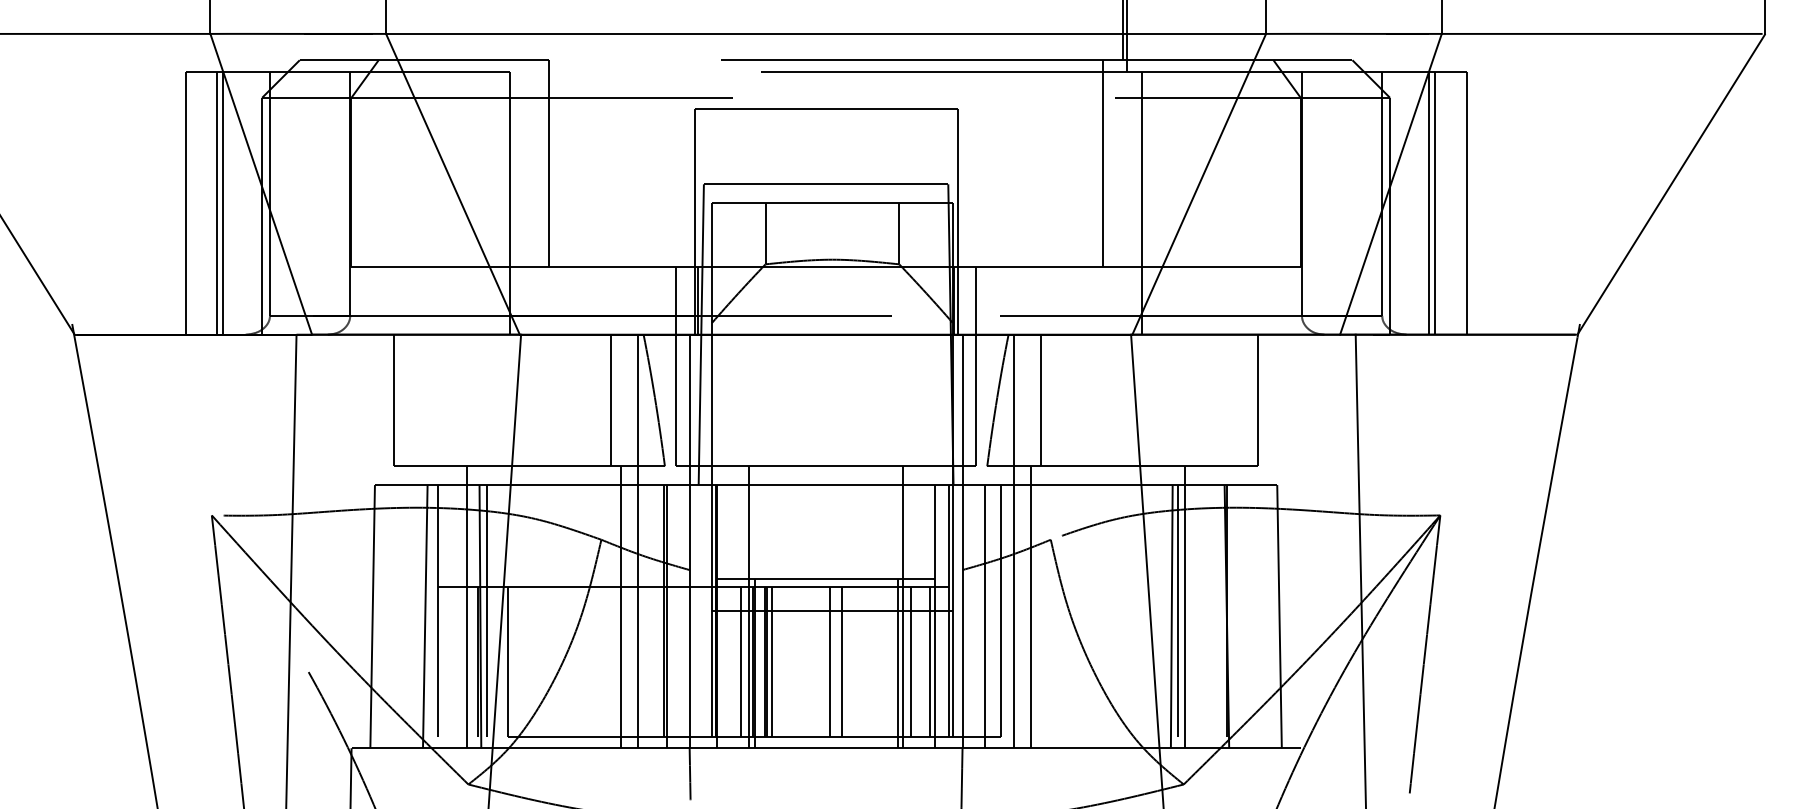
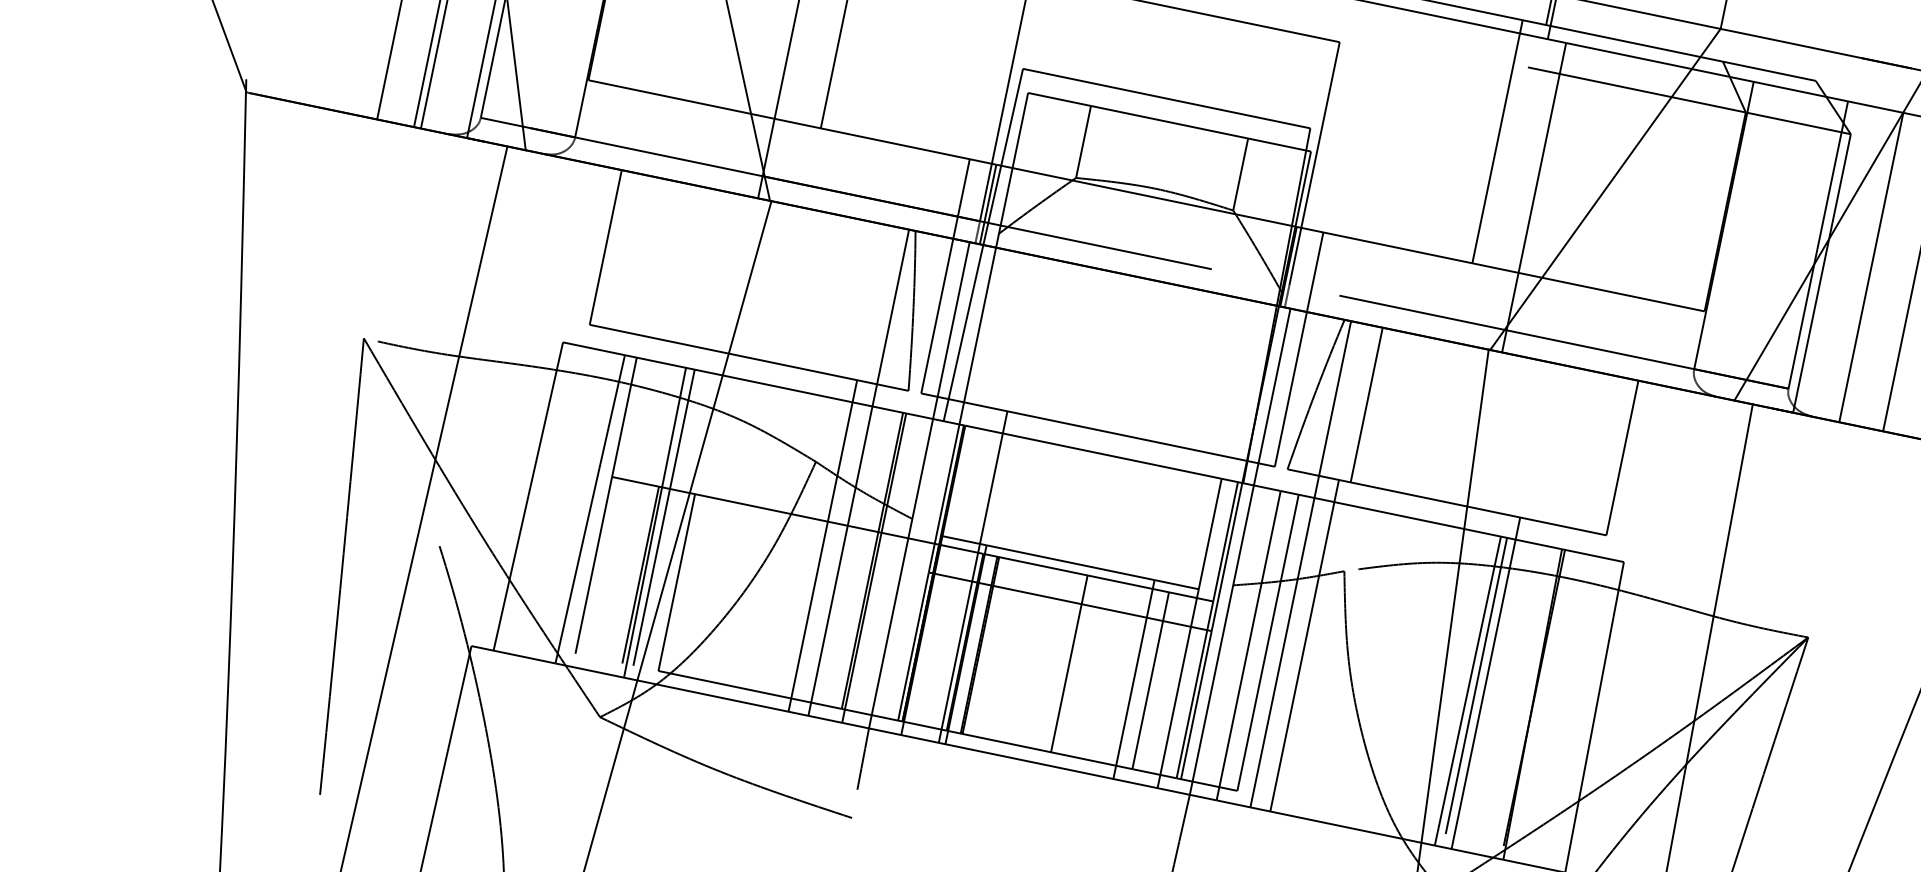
line: (1435, 202) -> (1878, 268), removed
line: (611, 400) -> (861, 300), removed
line: (467, 607) -> (642, 508), removed
line: (903, 607) -> (1154, 615), removed
line: (740, 661) -> (949, 638), removed
line: (771, 661) -> (986, 646), removed
line: (829, 661) -> (1054, 660), removed
line: (930, 661) -> (1173, 685), removed

